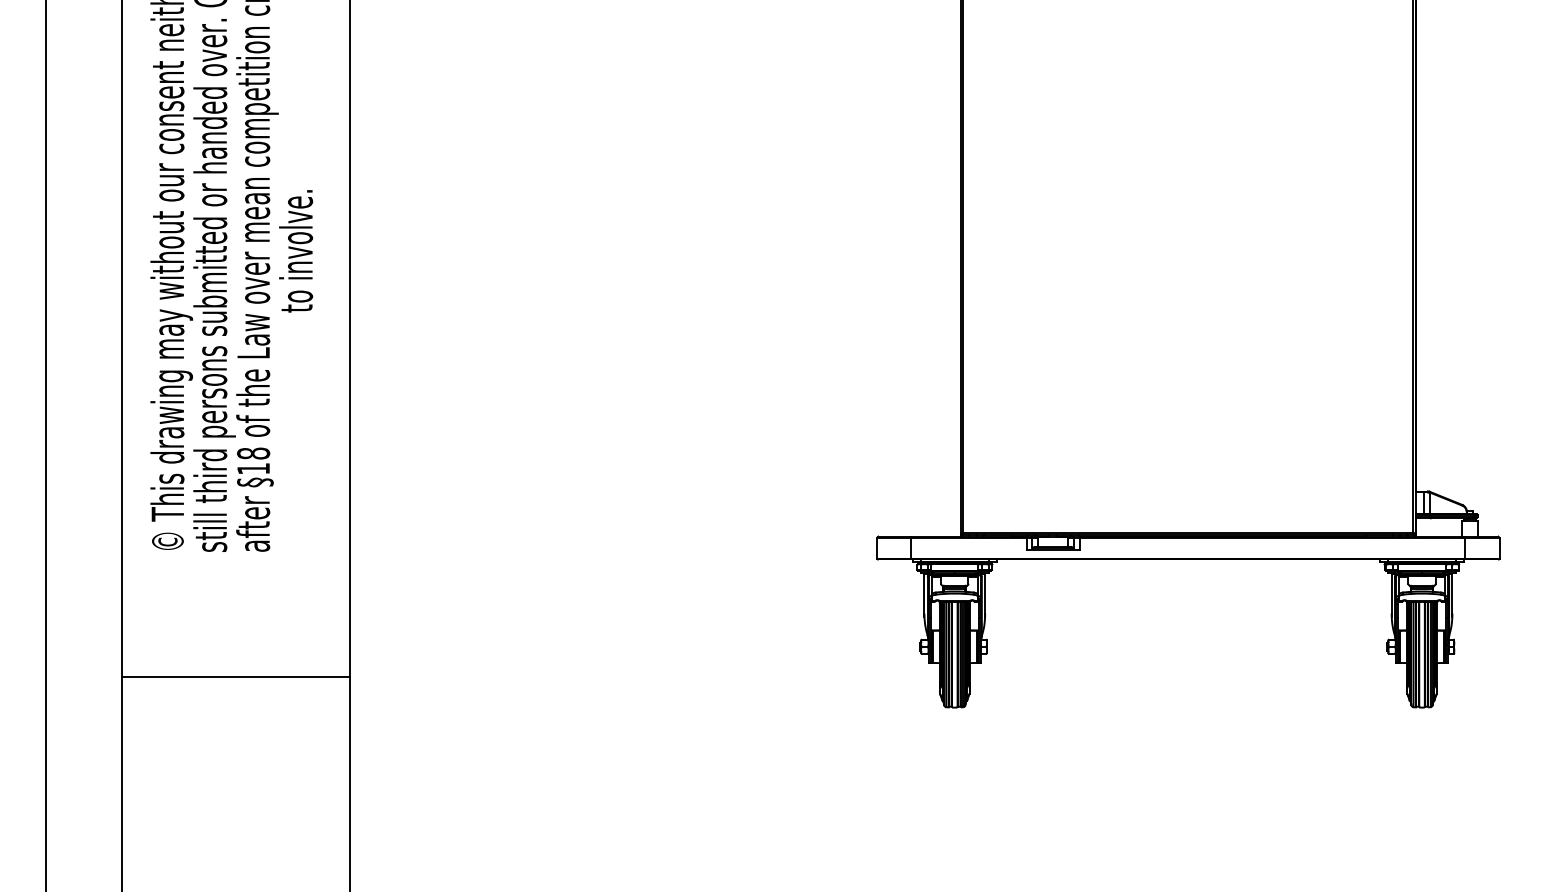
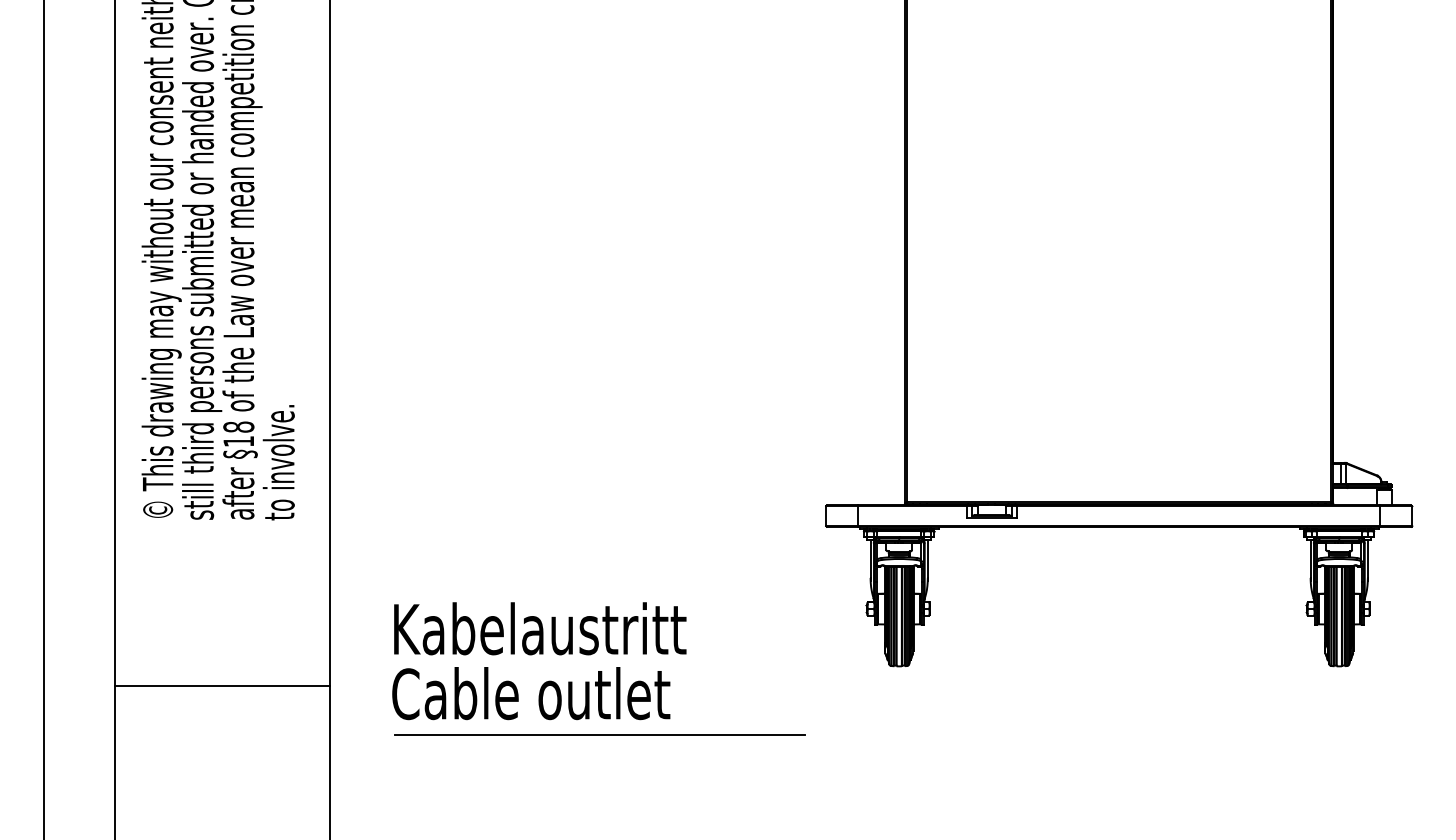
text: (296, 251) -> (279, 462), moved
line: (236, 677) -> (222, 686), moved
part: (635, 710) -> (598, 669), added

